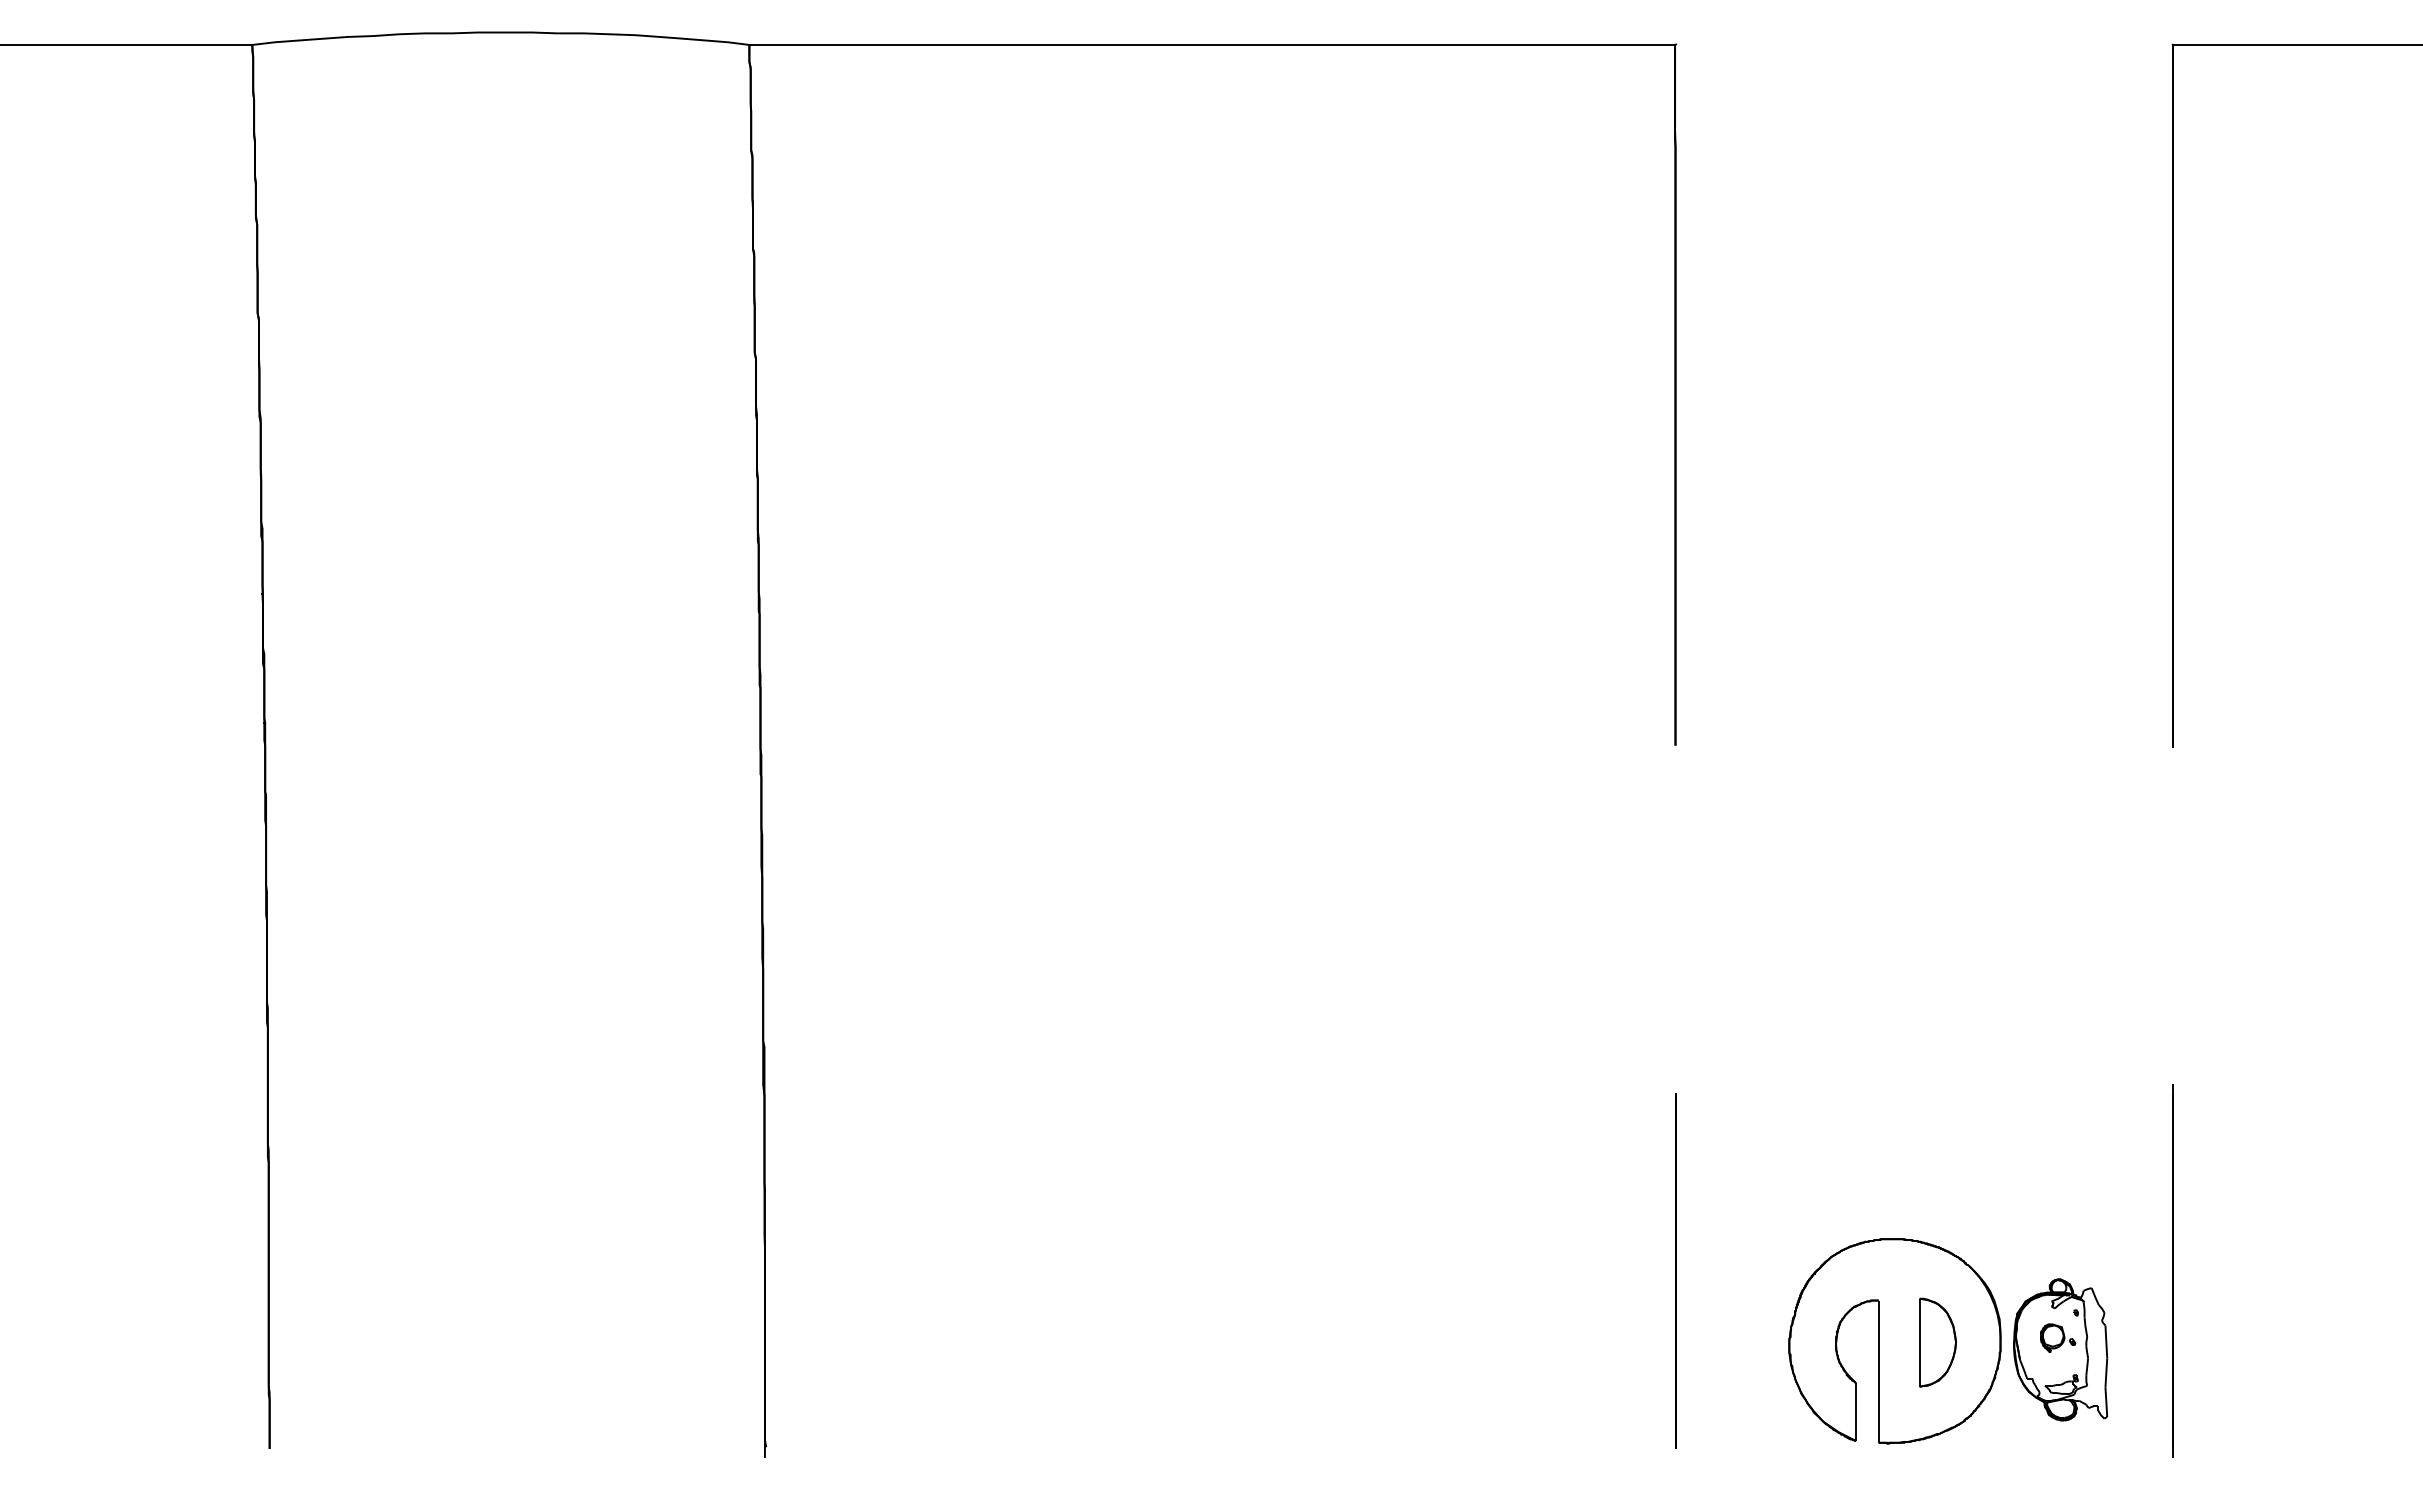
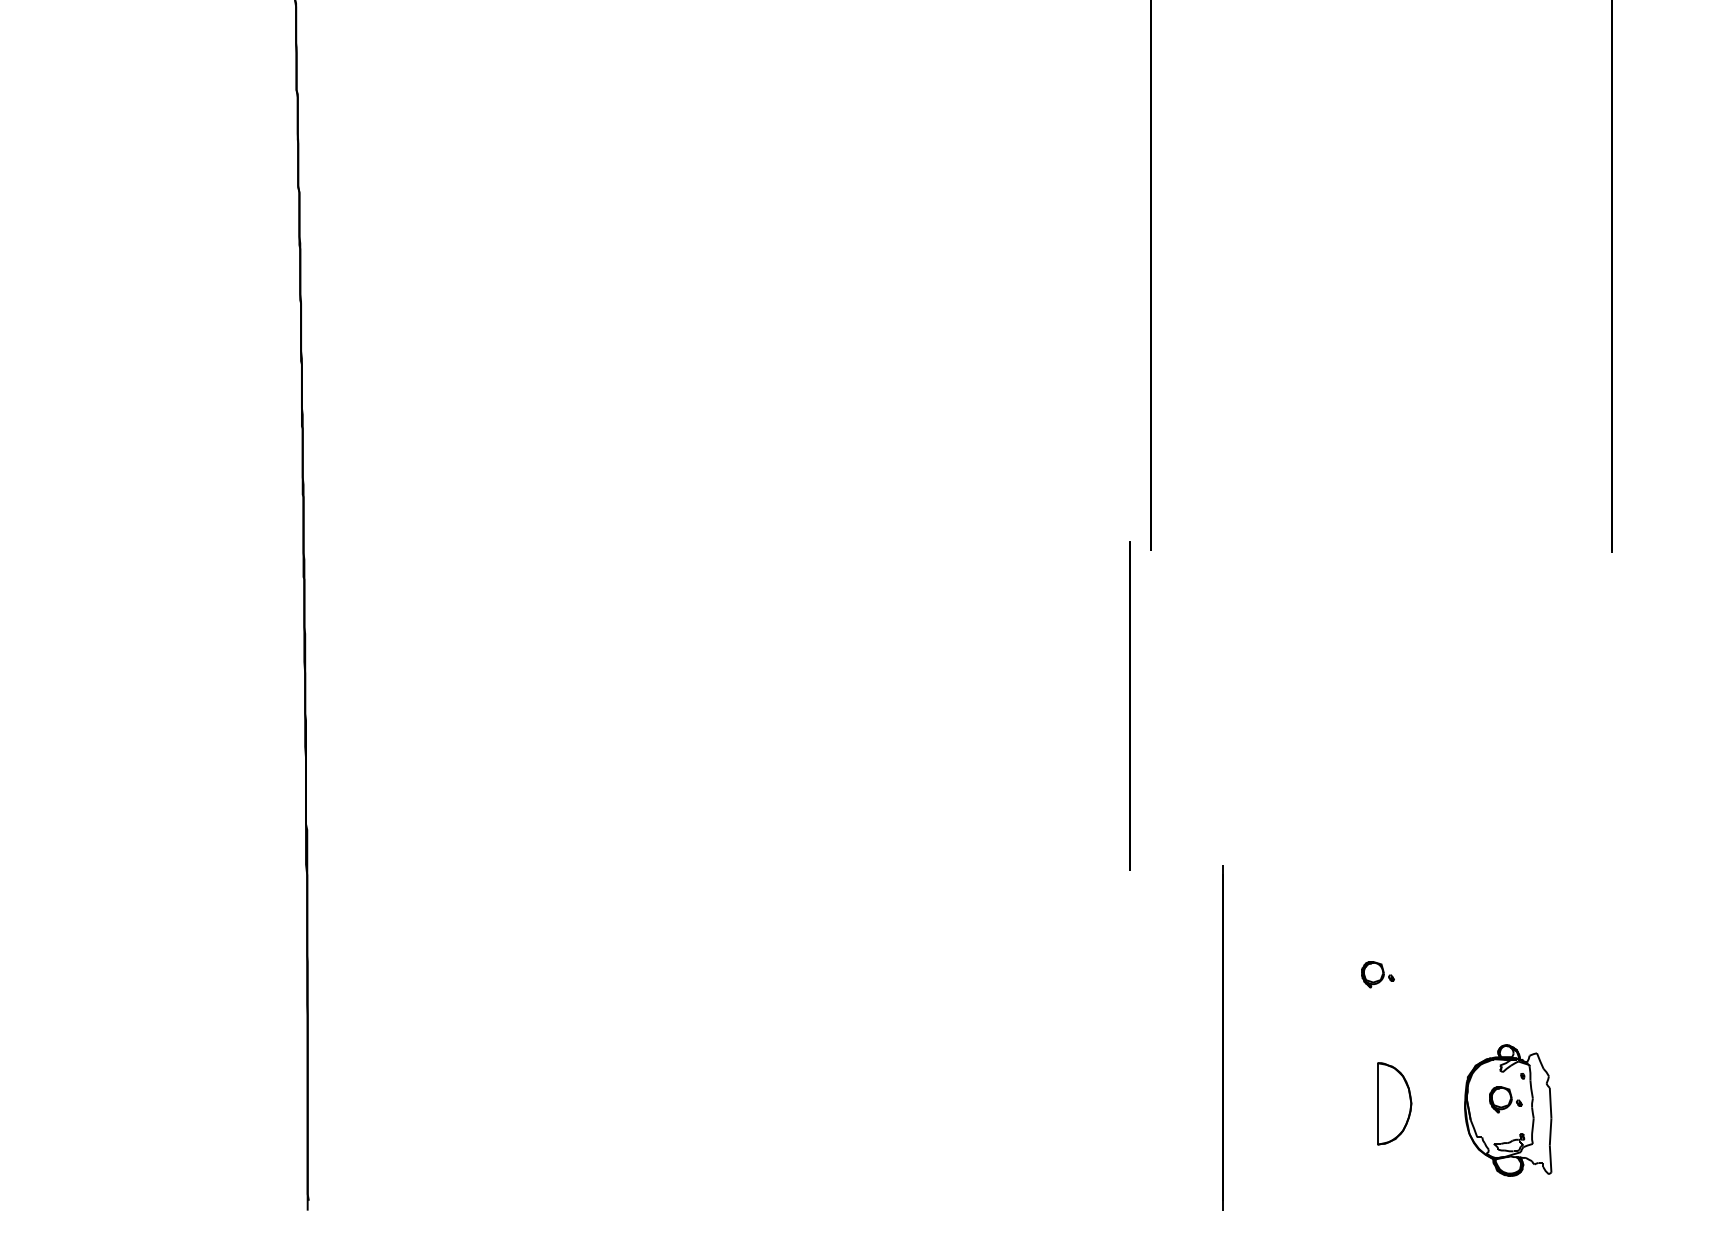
part: (1920, 1202) -> (1378, 973), added
line: (1675, 1270) -> (1130, 705), moved
line: (2172, 1270) -> (1222, 1036), moved
part: (1894, 1341) -> (1354, 1102), removed

